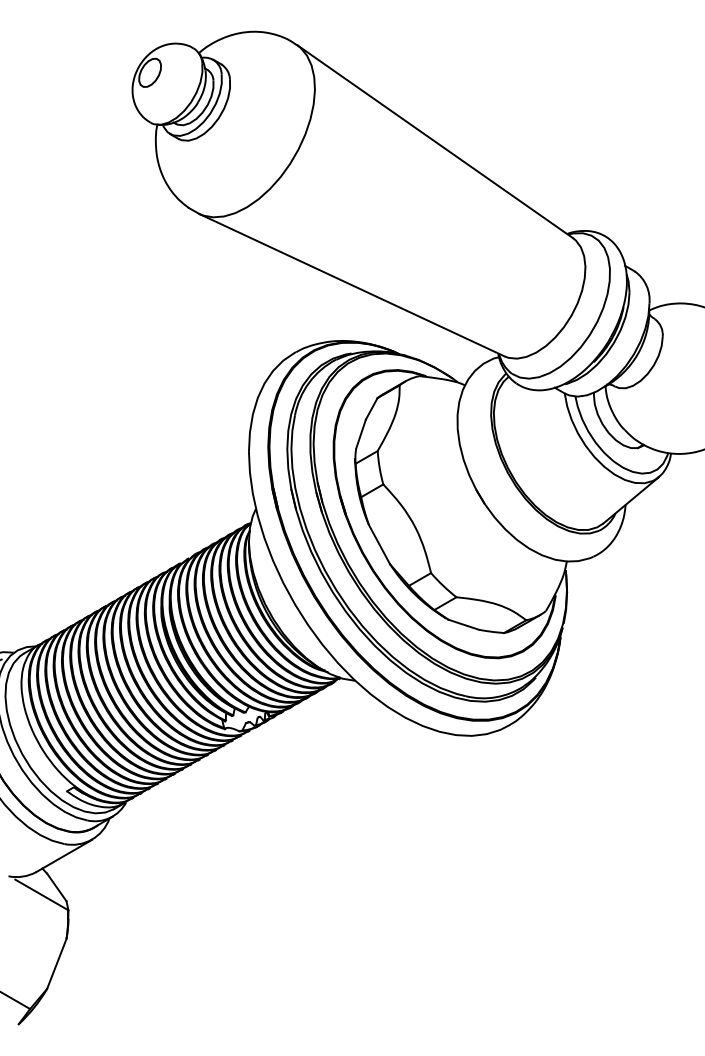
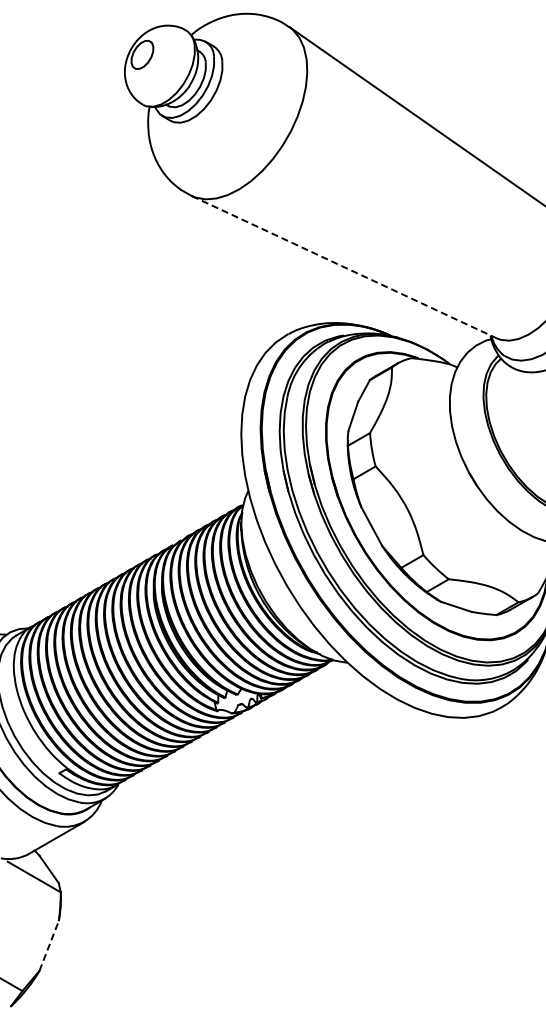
line: (352, 285) -> (344, 267), solid -> dashed
line: (56, 964) -> (48, 946), solid -> dashed

